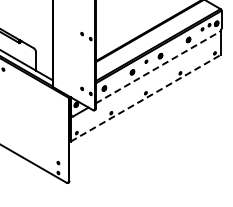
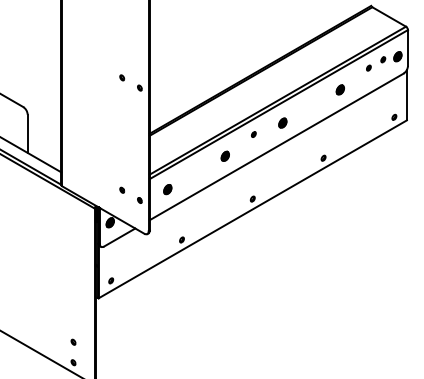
line: (157, 67) -> (276, 146), dashed -> solid
line: (145, 98) -> (252, 209), dashed -> solid

